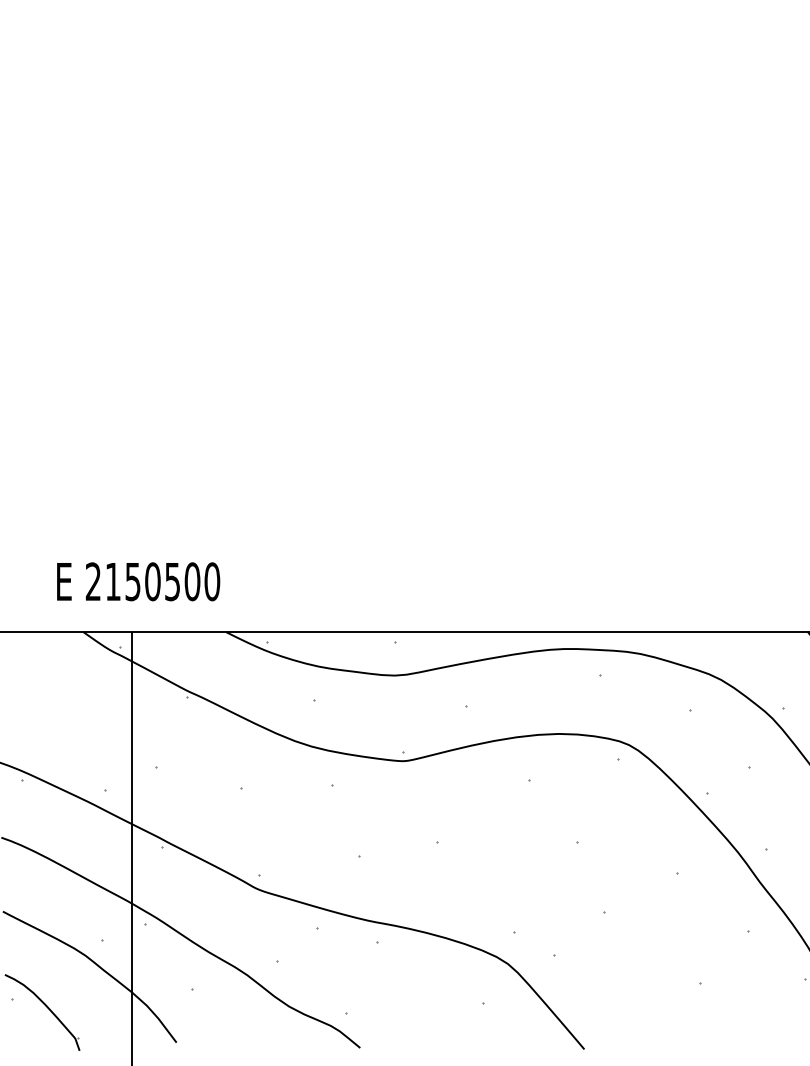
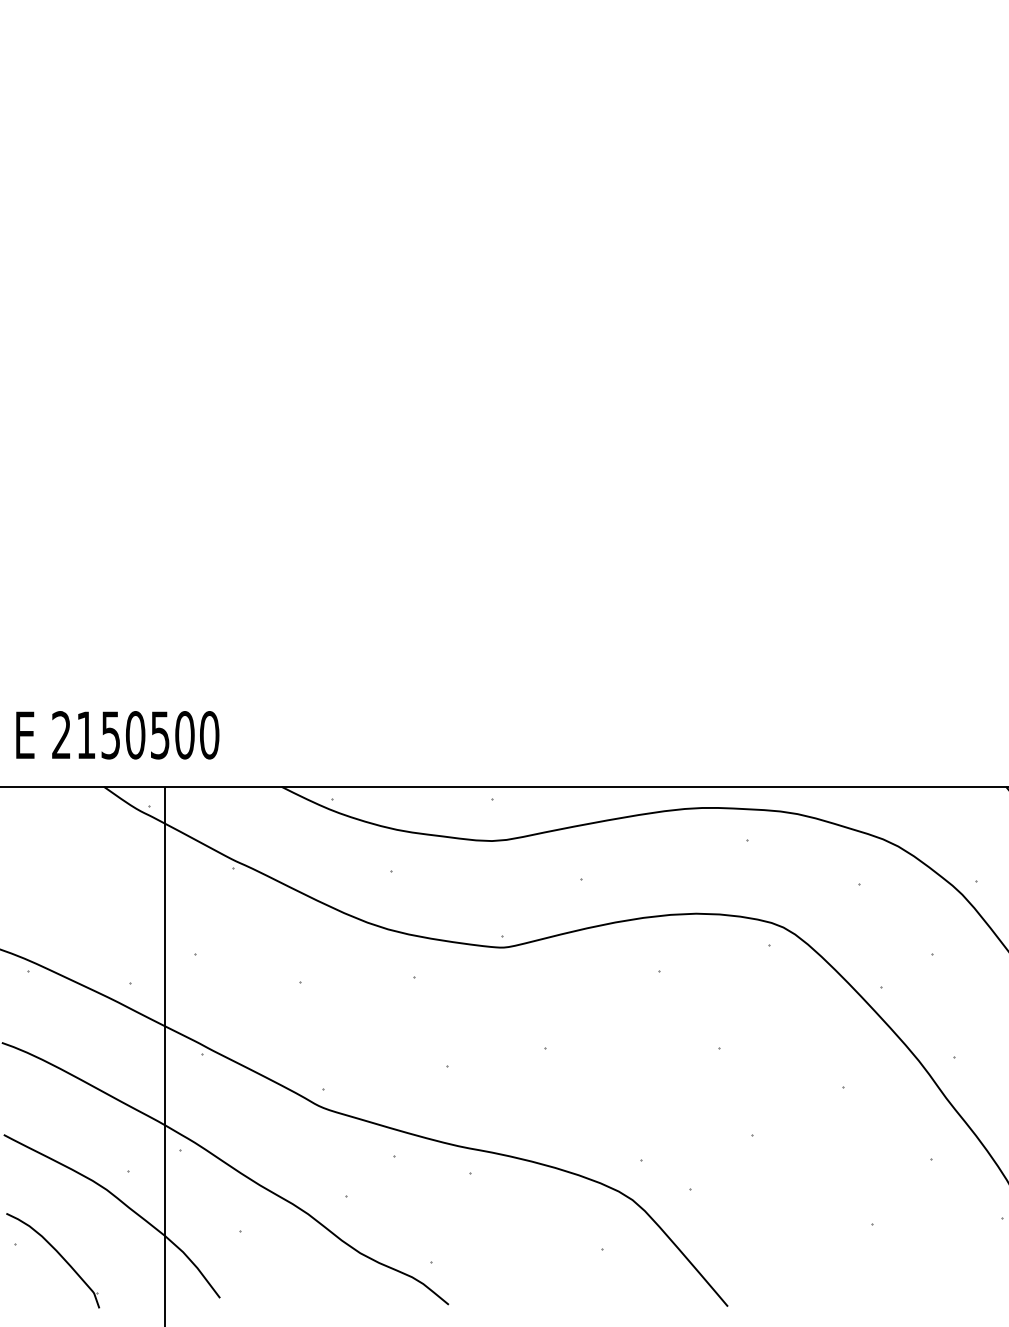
text: (138, 581) -> (117, 735), moved

